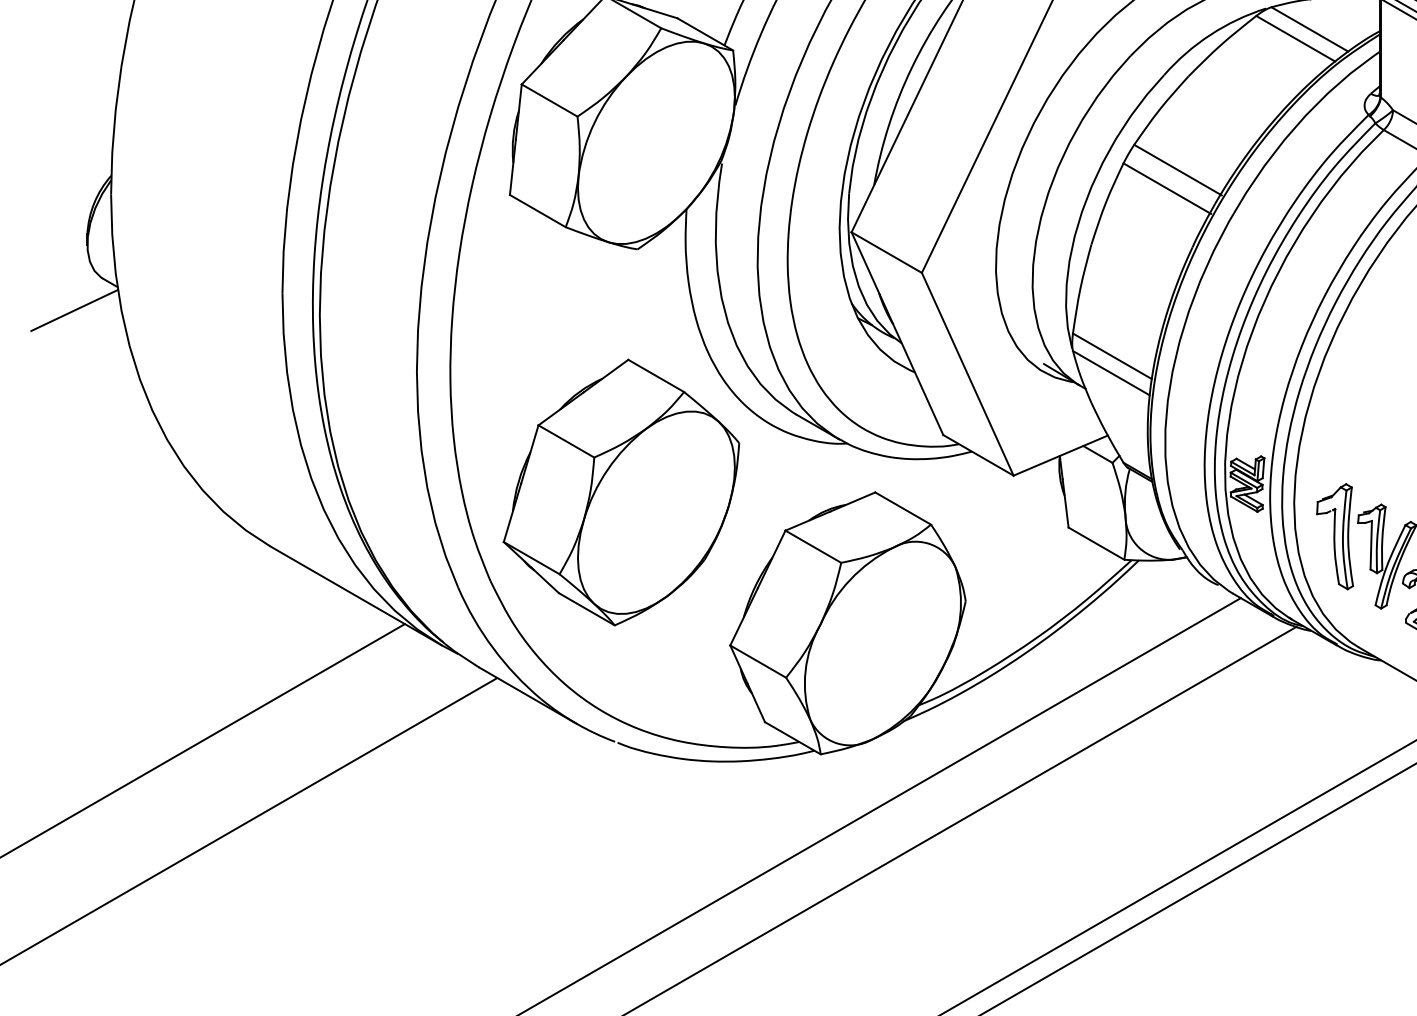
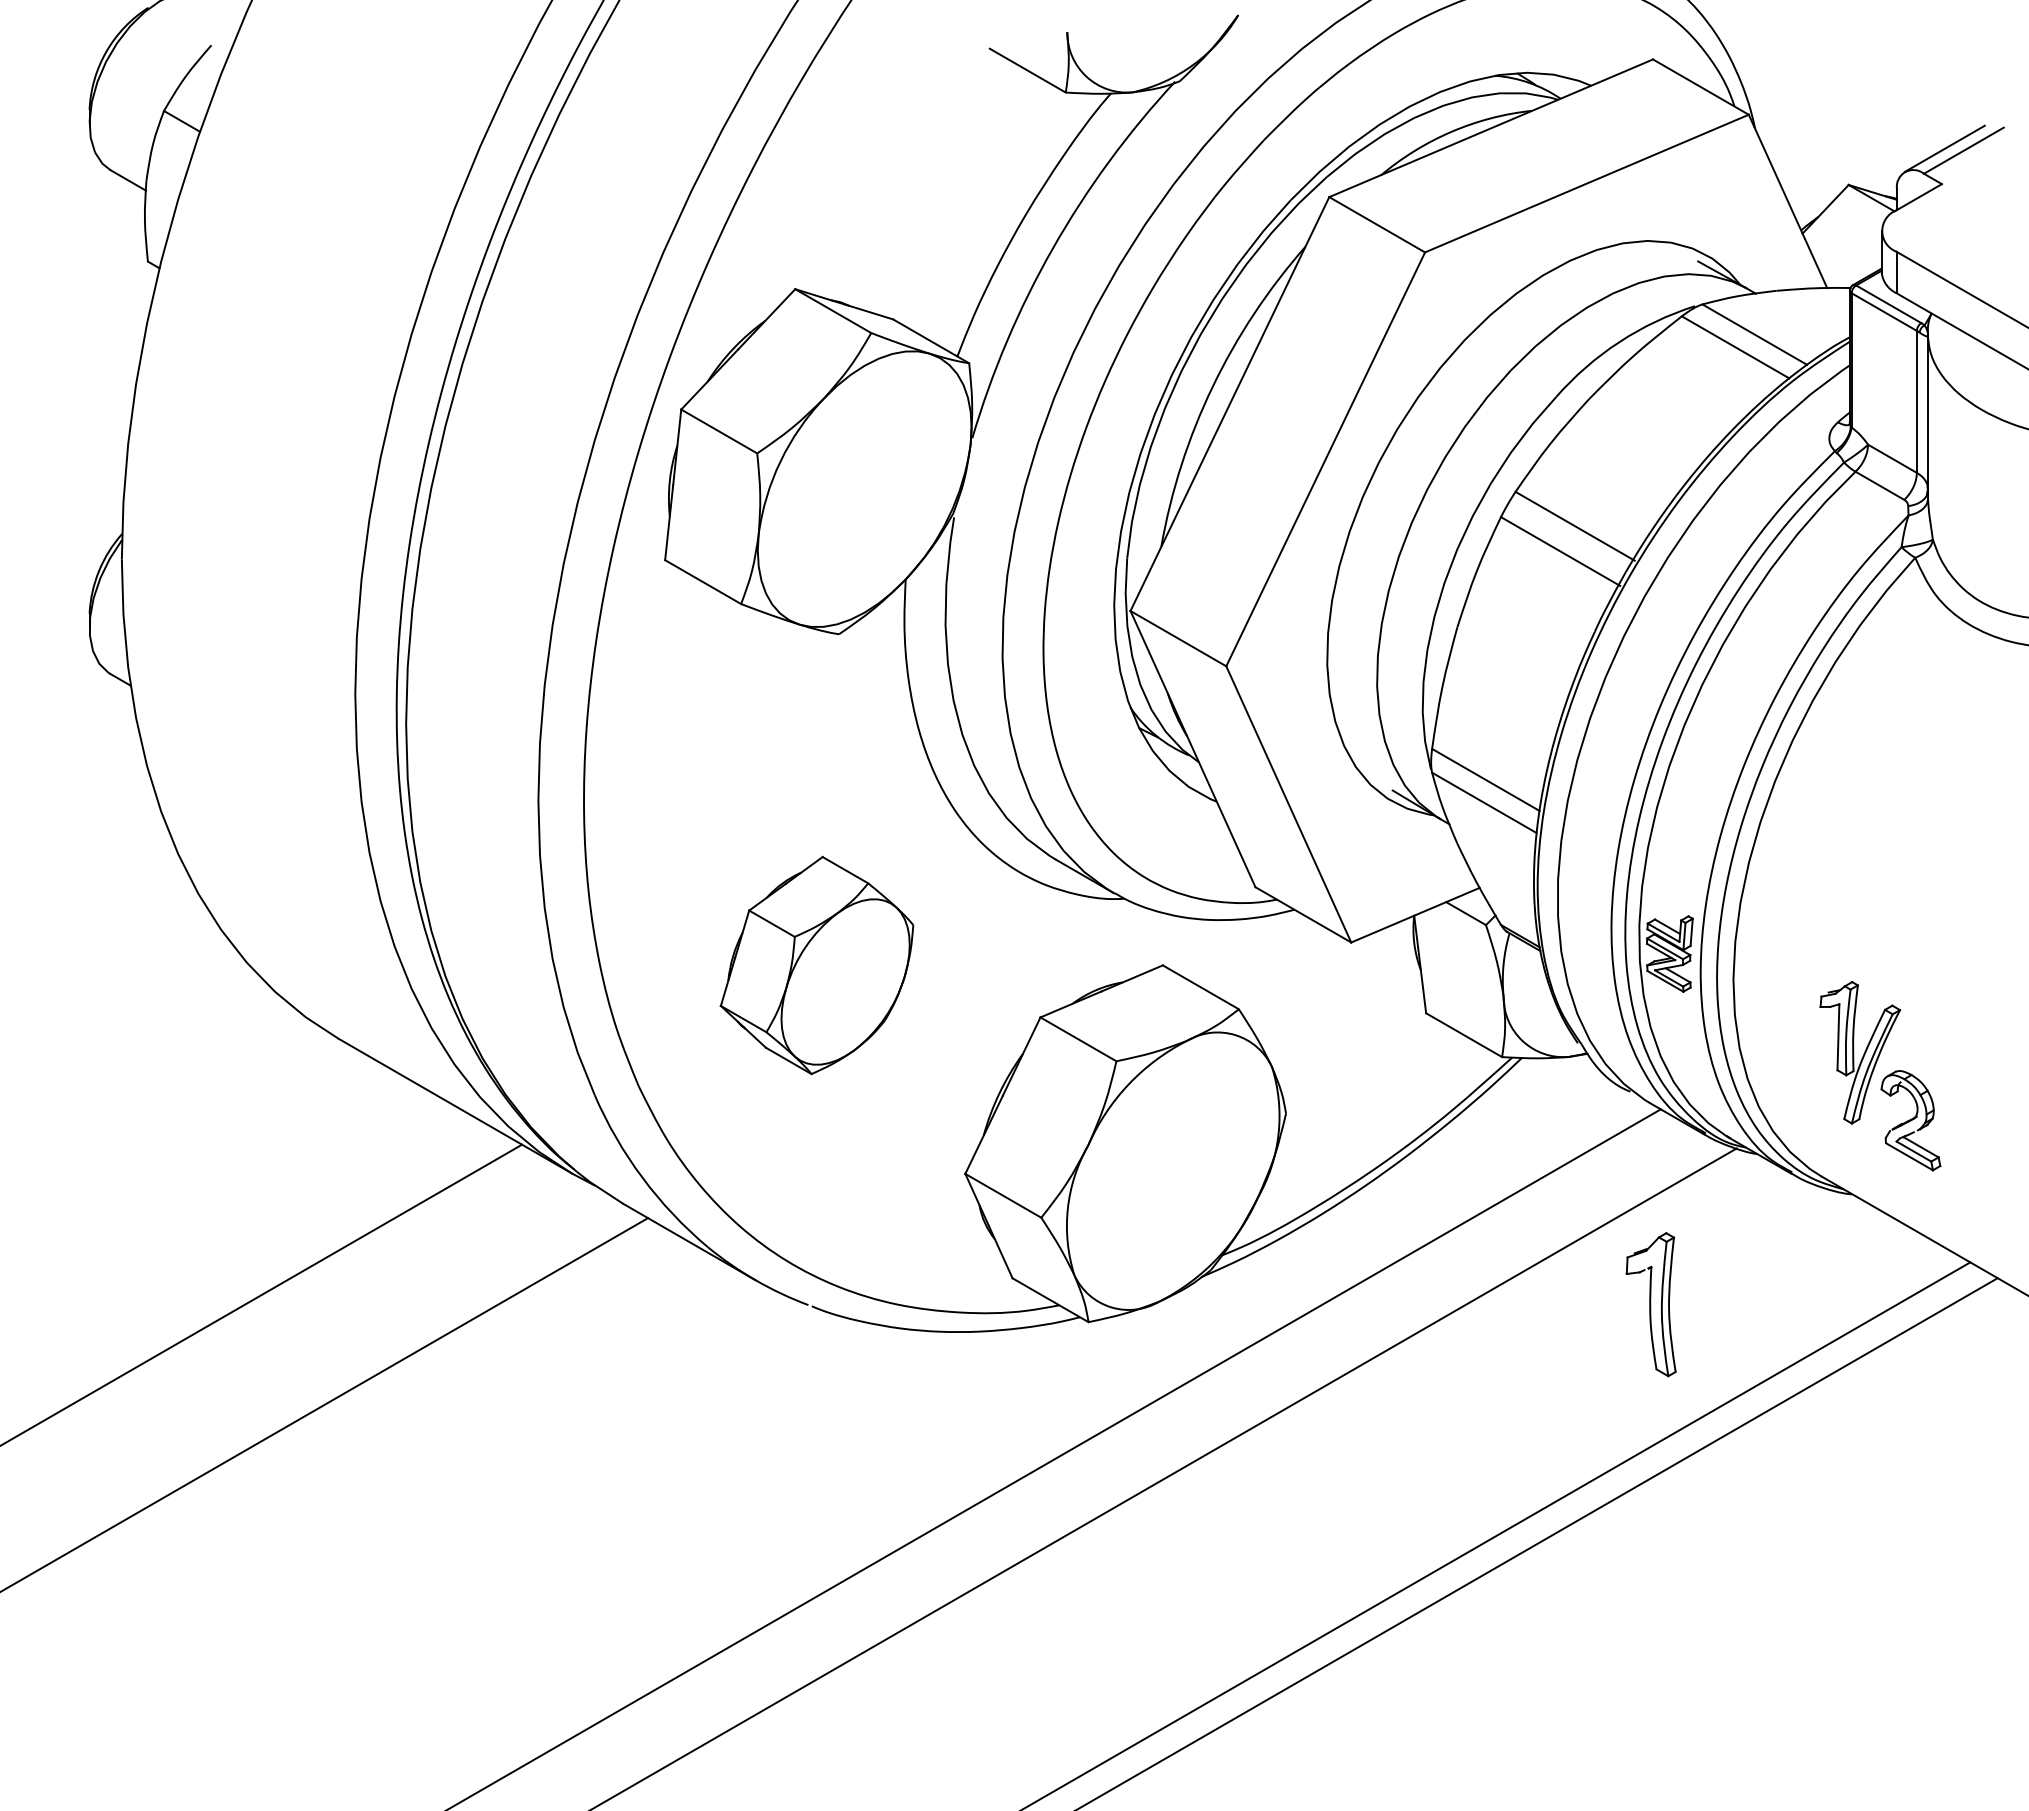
line: (74, 310) -> (72, 717), removed
part: (621, 492) -> (816, 965), size x0.6
part: (1334, 536) -> (1650, 1304), moved

